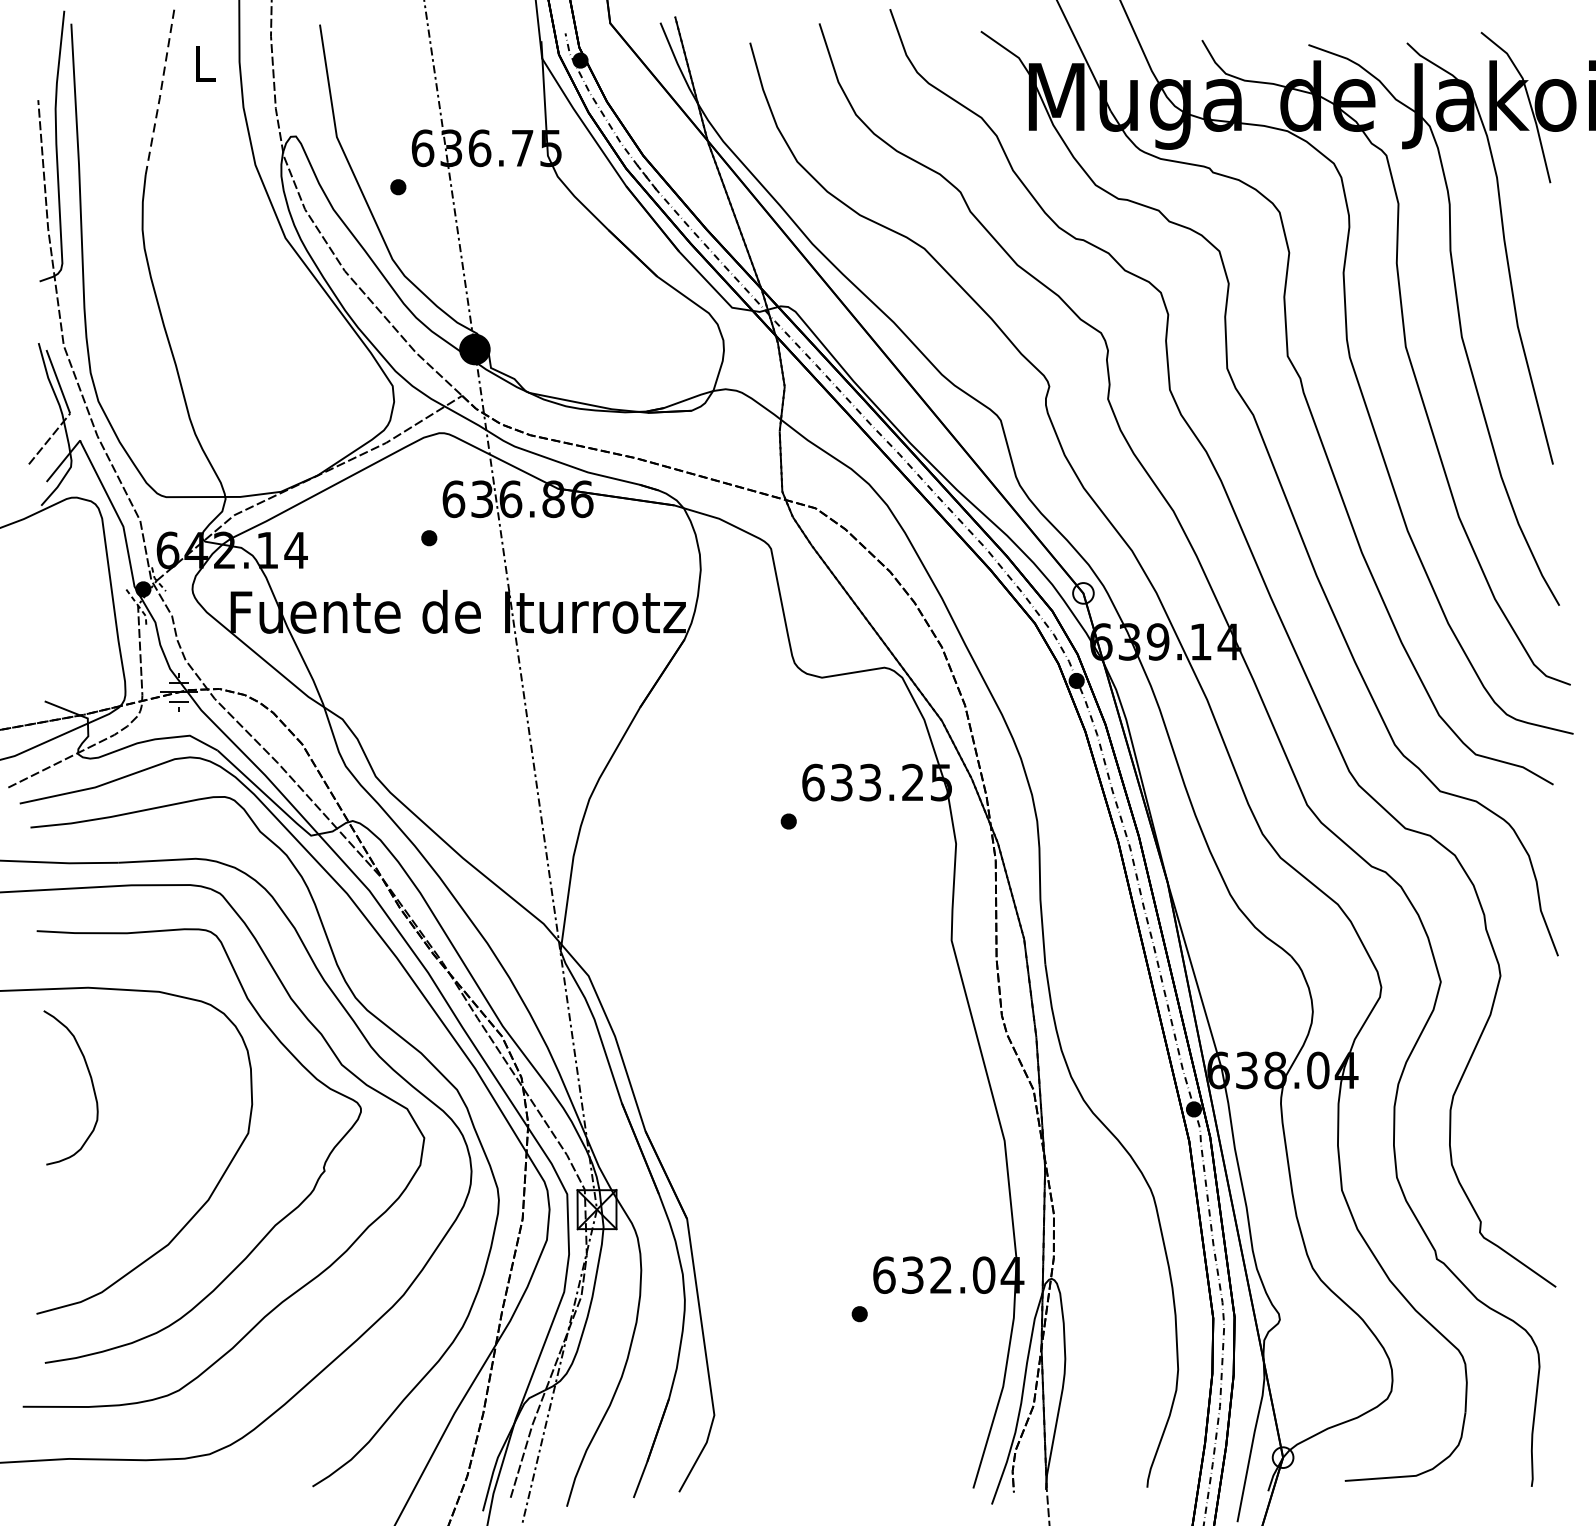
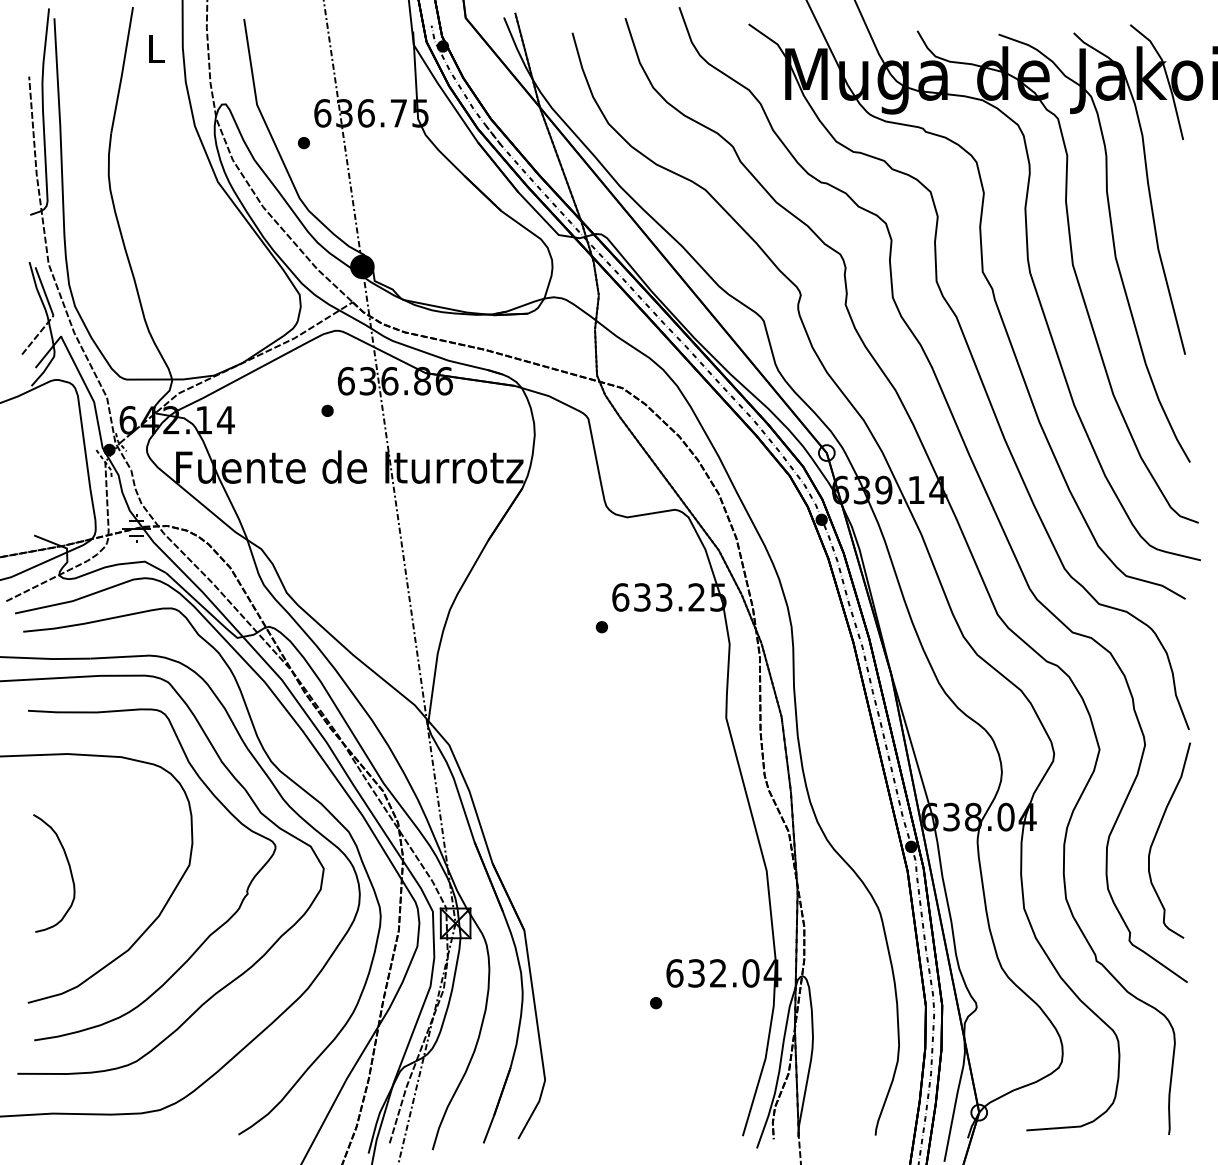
line: (160, 92) -> (122, 70), dashed -> solid
curve: (91, 1084) -> (69, 870), moved
curve: (1515, 1095) -> (1156, 836), added

